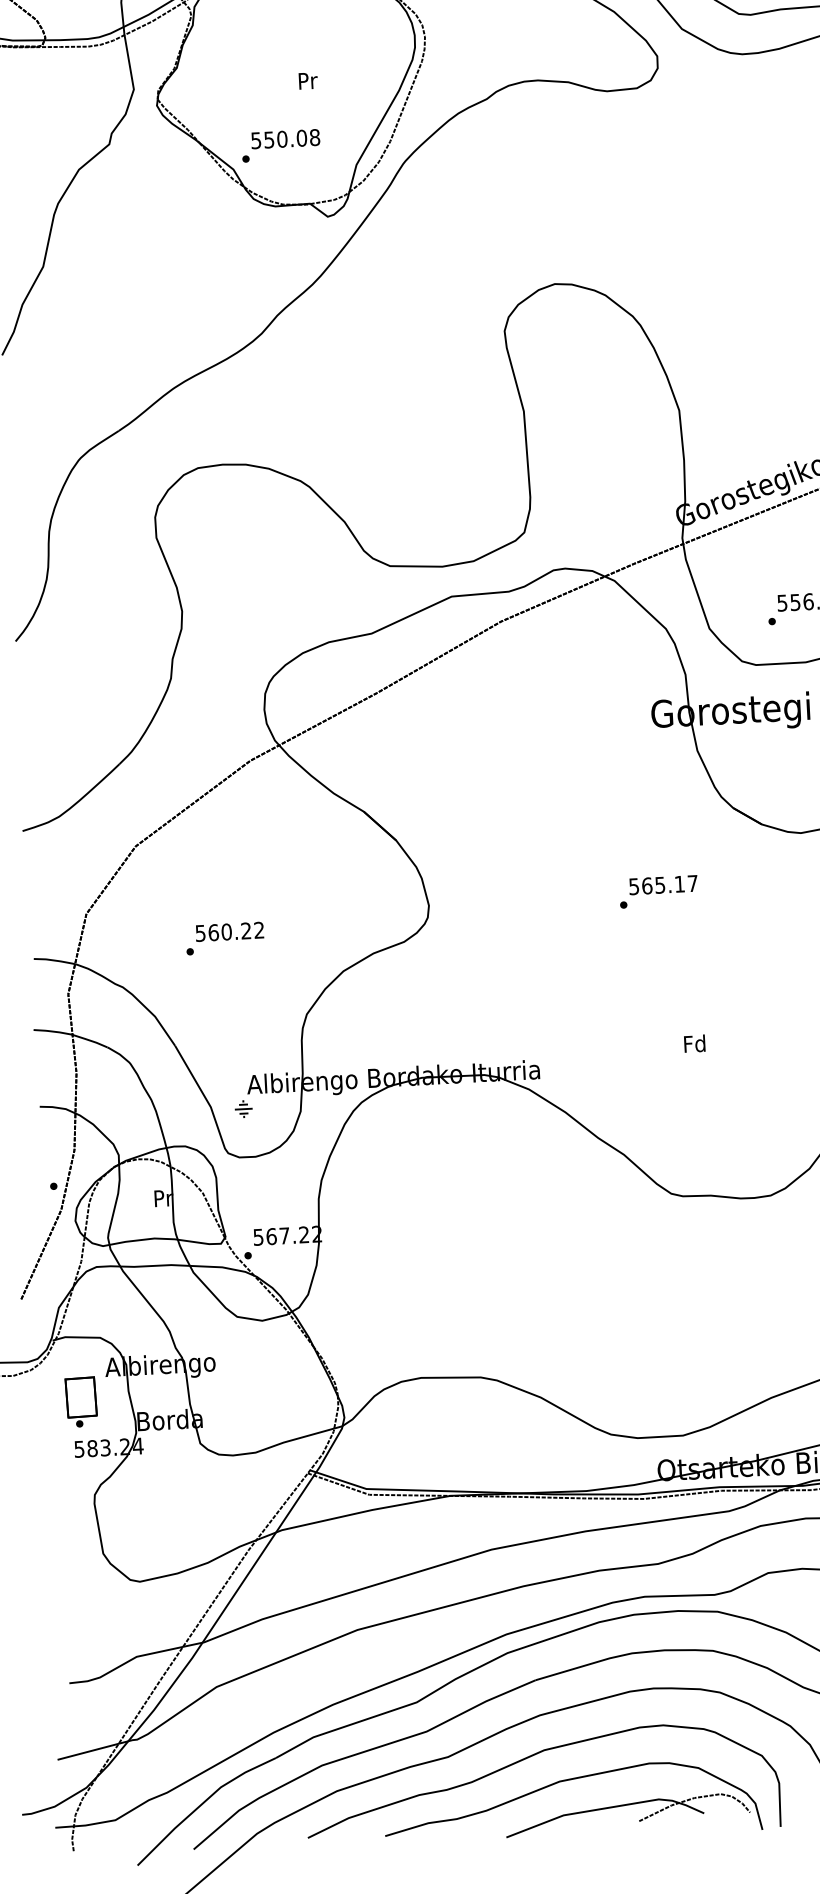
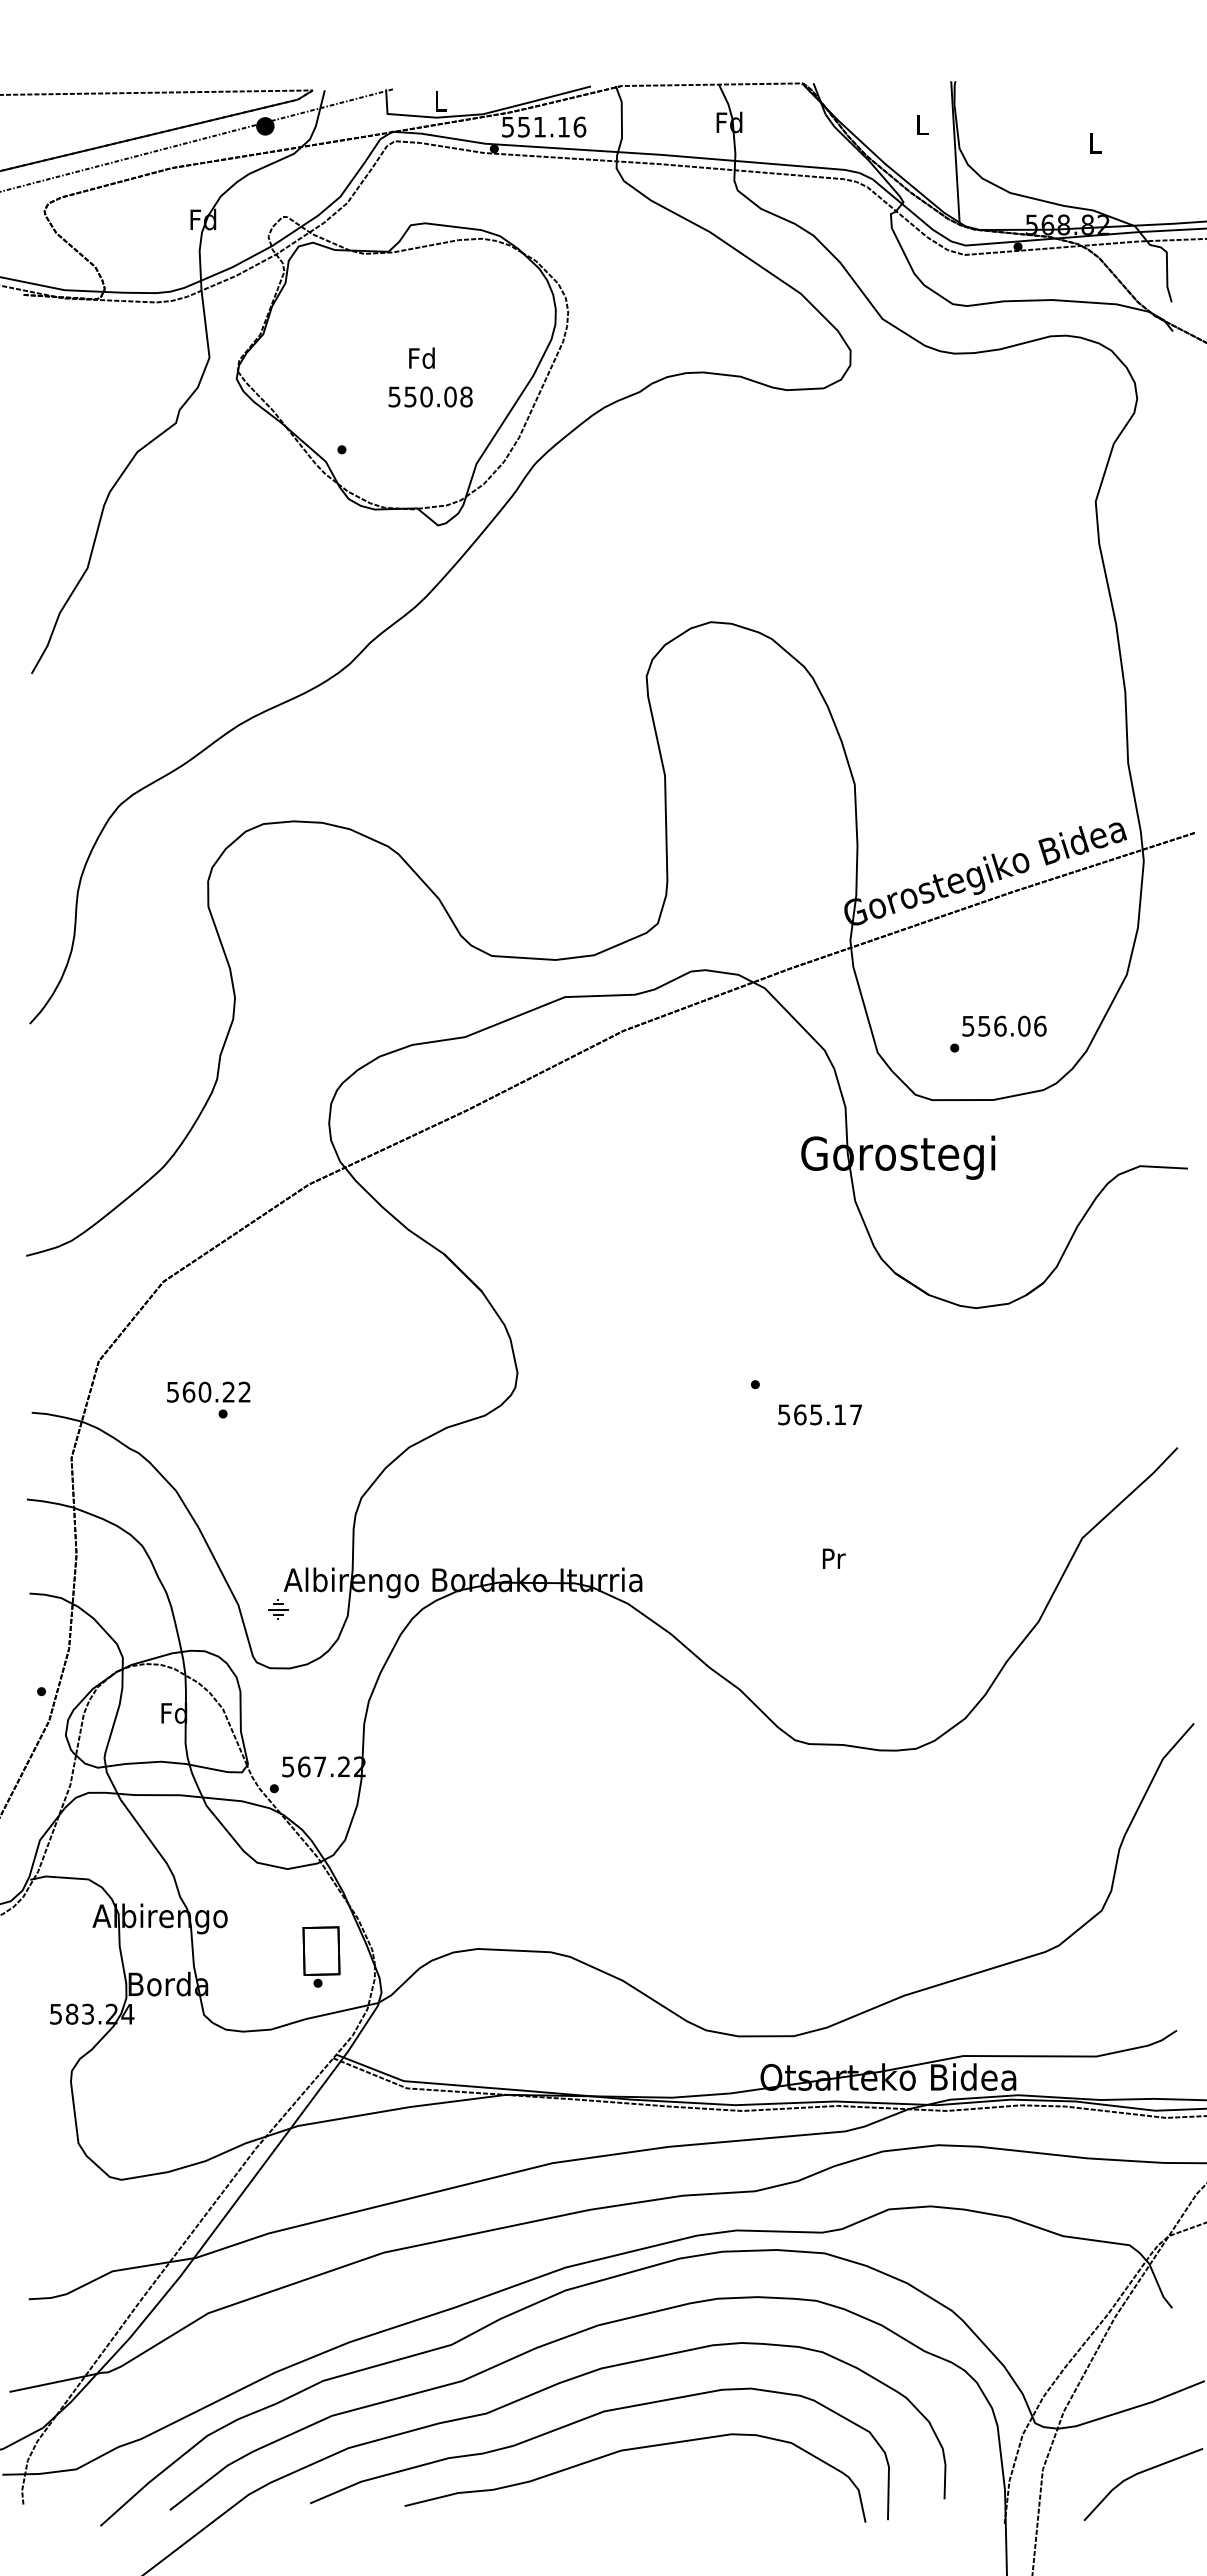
text: (307, 80) -> (421, 357), Pr -> Fd
text: (285, 138) -> (430, 396), moved
text: (662, 884) -> (819, 1414), moved
text: (229, 931) -> (208, 1391), moved
text: (694, 1043) -> (832, 1558), Fd -> Pr
text: (163, 1198) -> (174, 1713), Pr -> Fd
part: (81, 1401) -> (321, 1956), moved
part: (626, 1805) -> (701, 2484), removed

